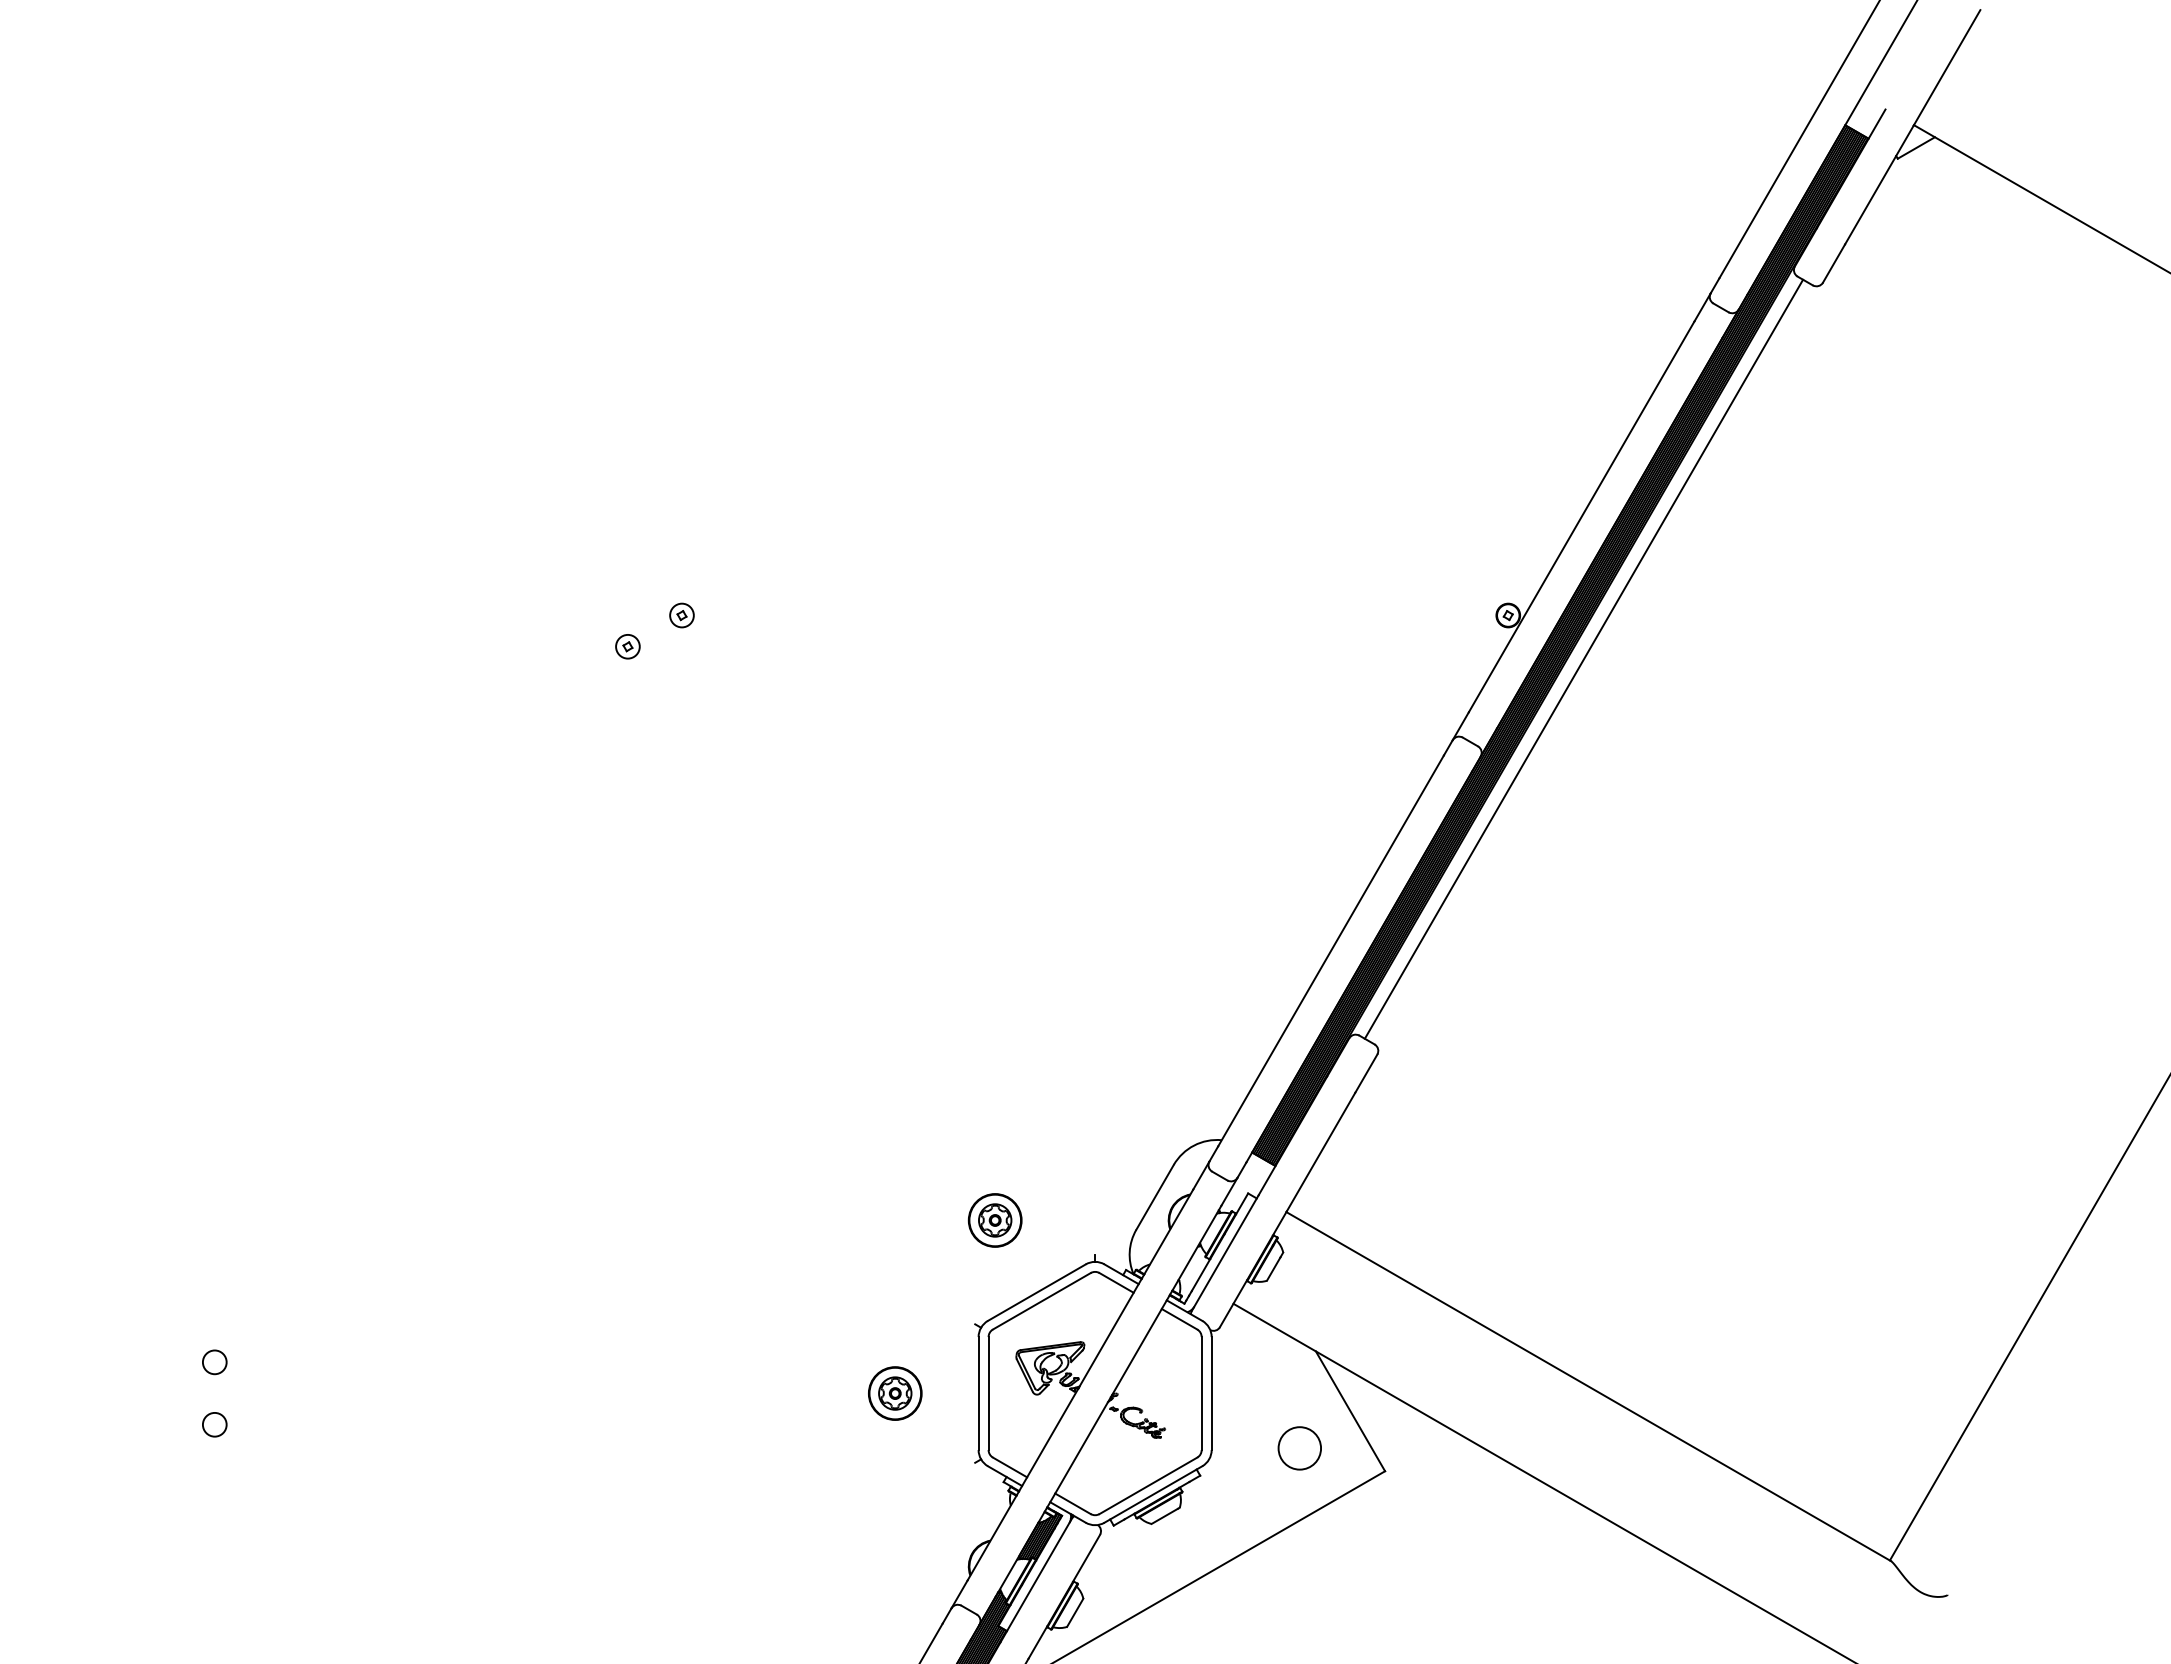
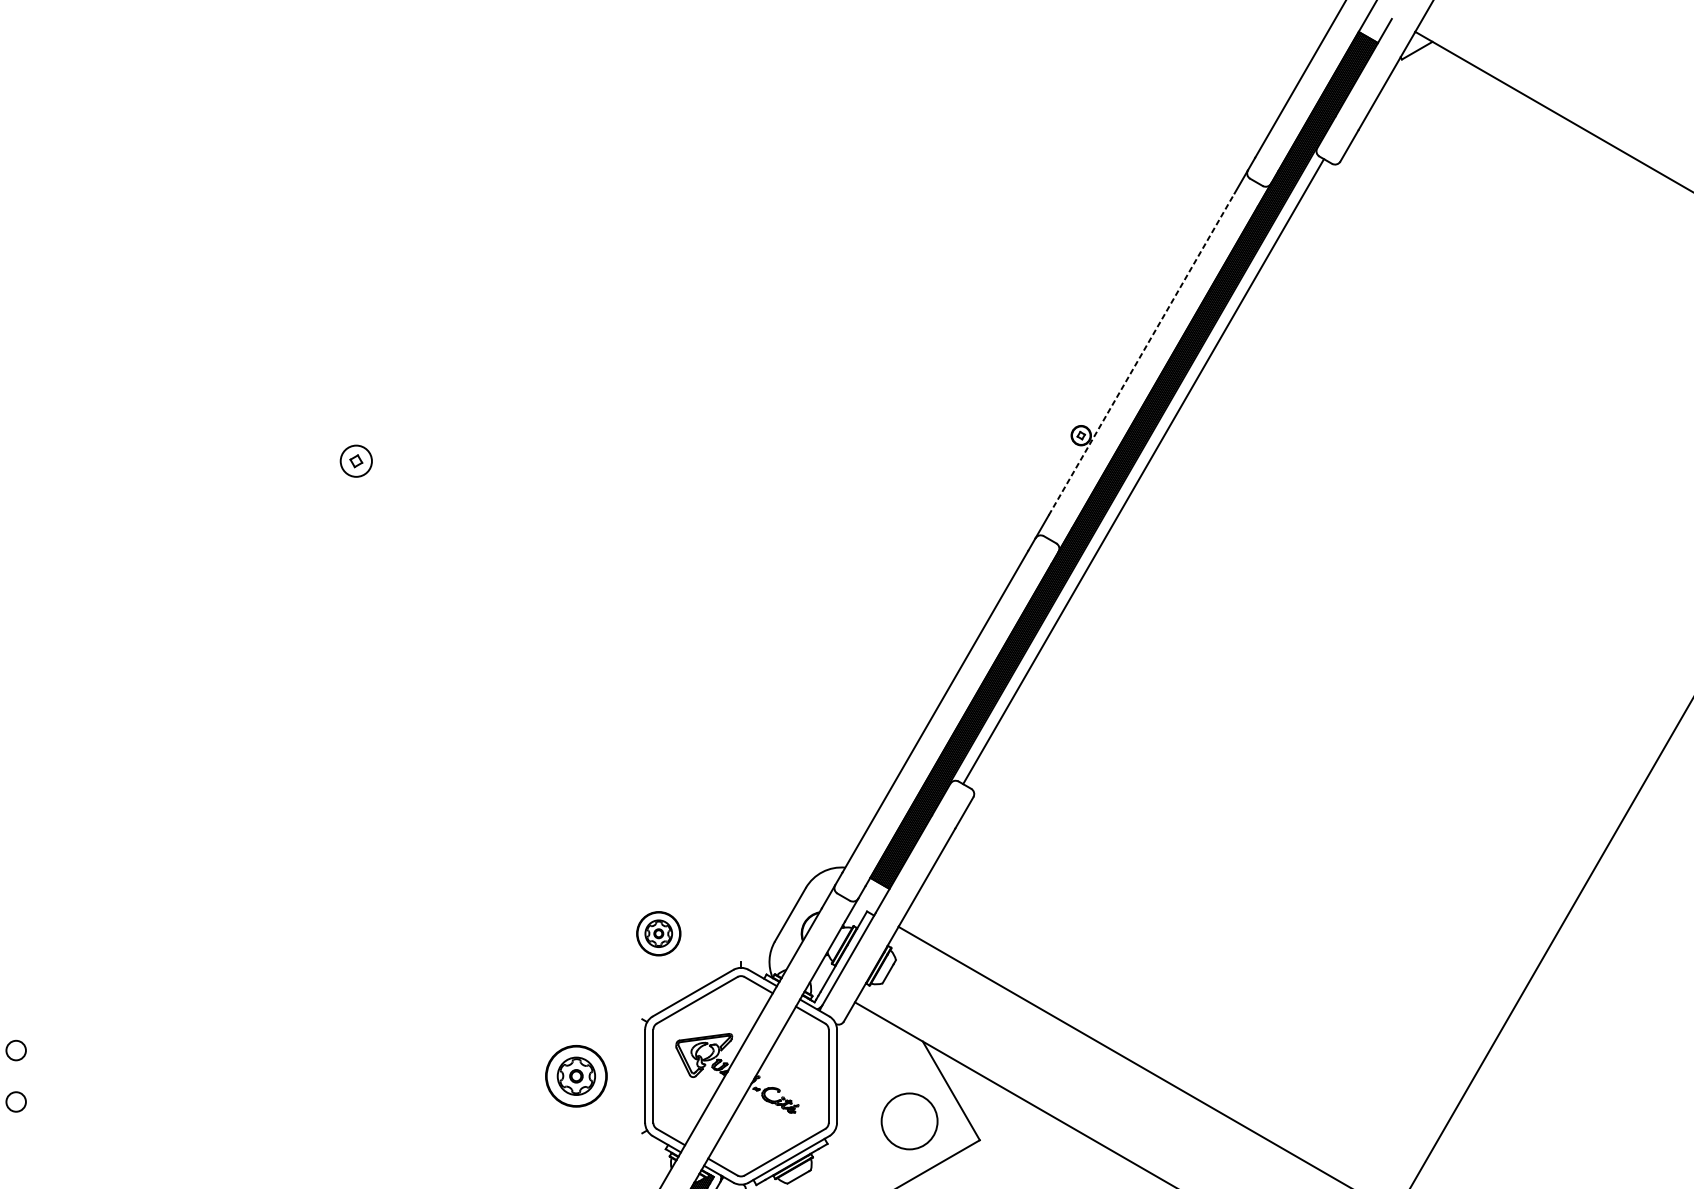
line: (1581, 516) -> (1141, 354), solid -> dashed
part: (681, 615) -> (400, 435), removed
part: (627, 646) -> (356, 461), size x1.6
part: (895, 1393) -> (576, 1076), size x1.4
circle: (1299, 1448) -> (909, 1121), size x1.6

